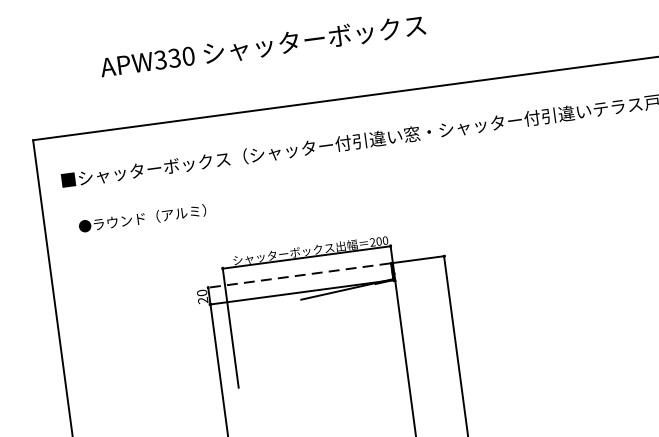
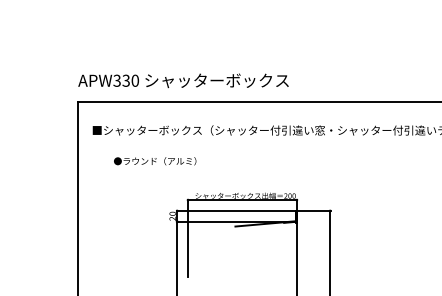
text: (262, 45) -> (183, 80), moved
text: (143, 218) -> (155, 161), moved
line: (298, 274) -> (235, 210), dashed -> solid

